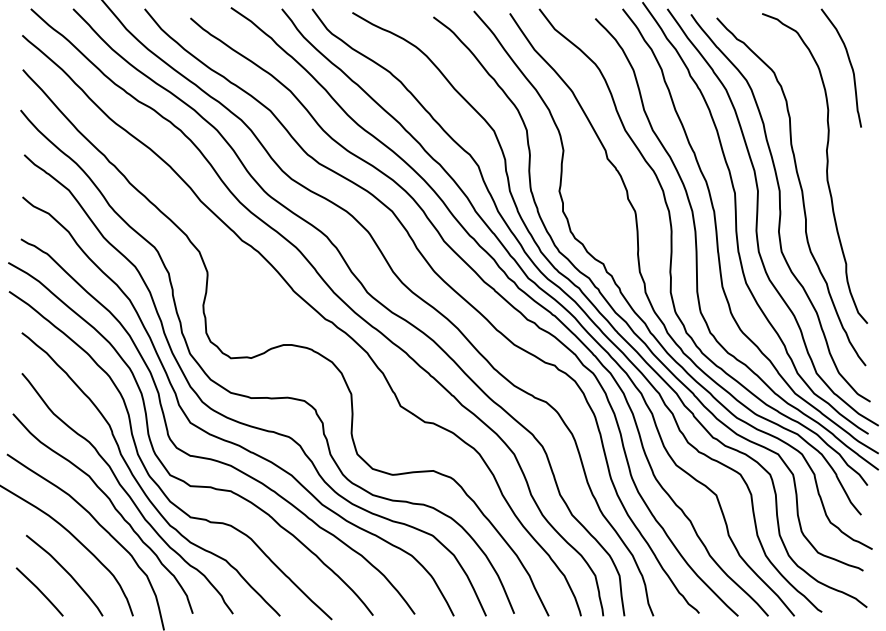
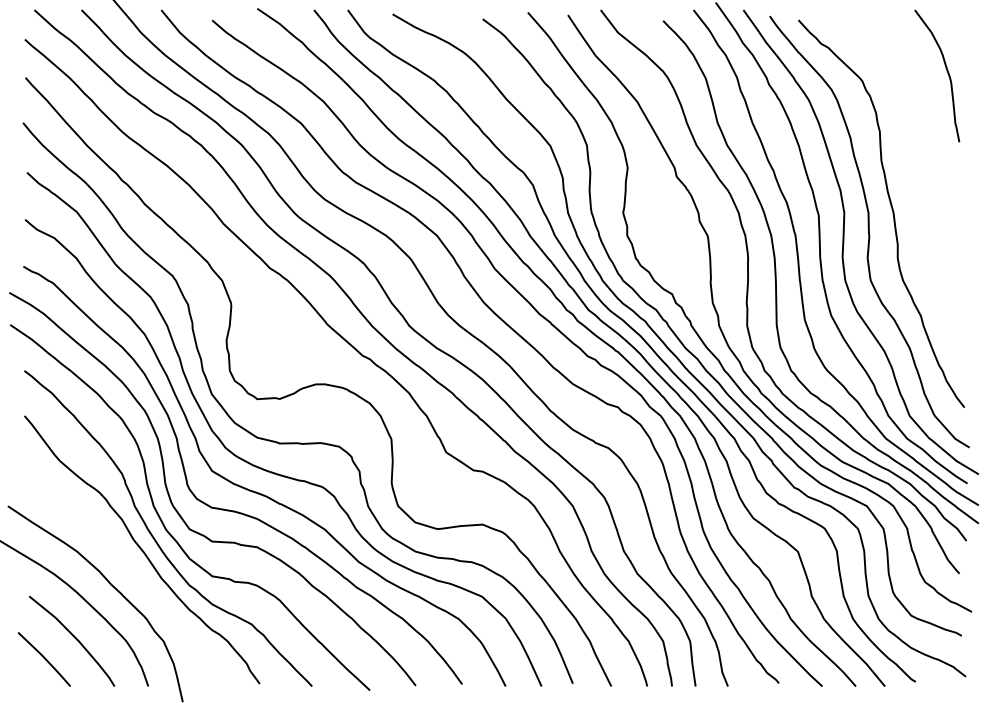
curve: (826, 168) -> (920, 187), removed
curve: (113, 507) -> (126, 565), removed

